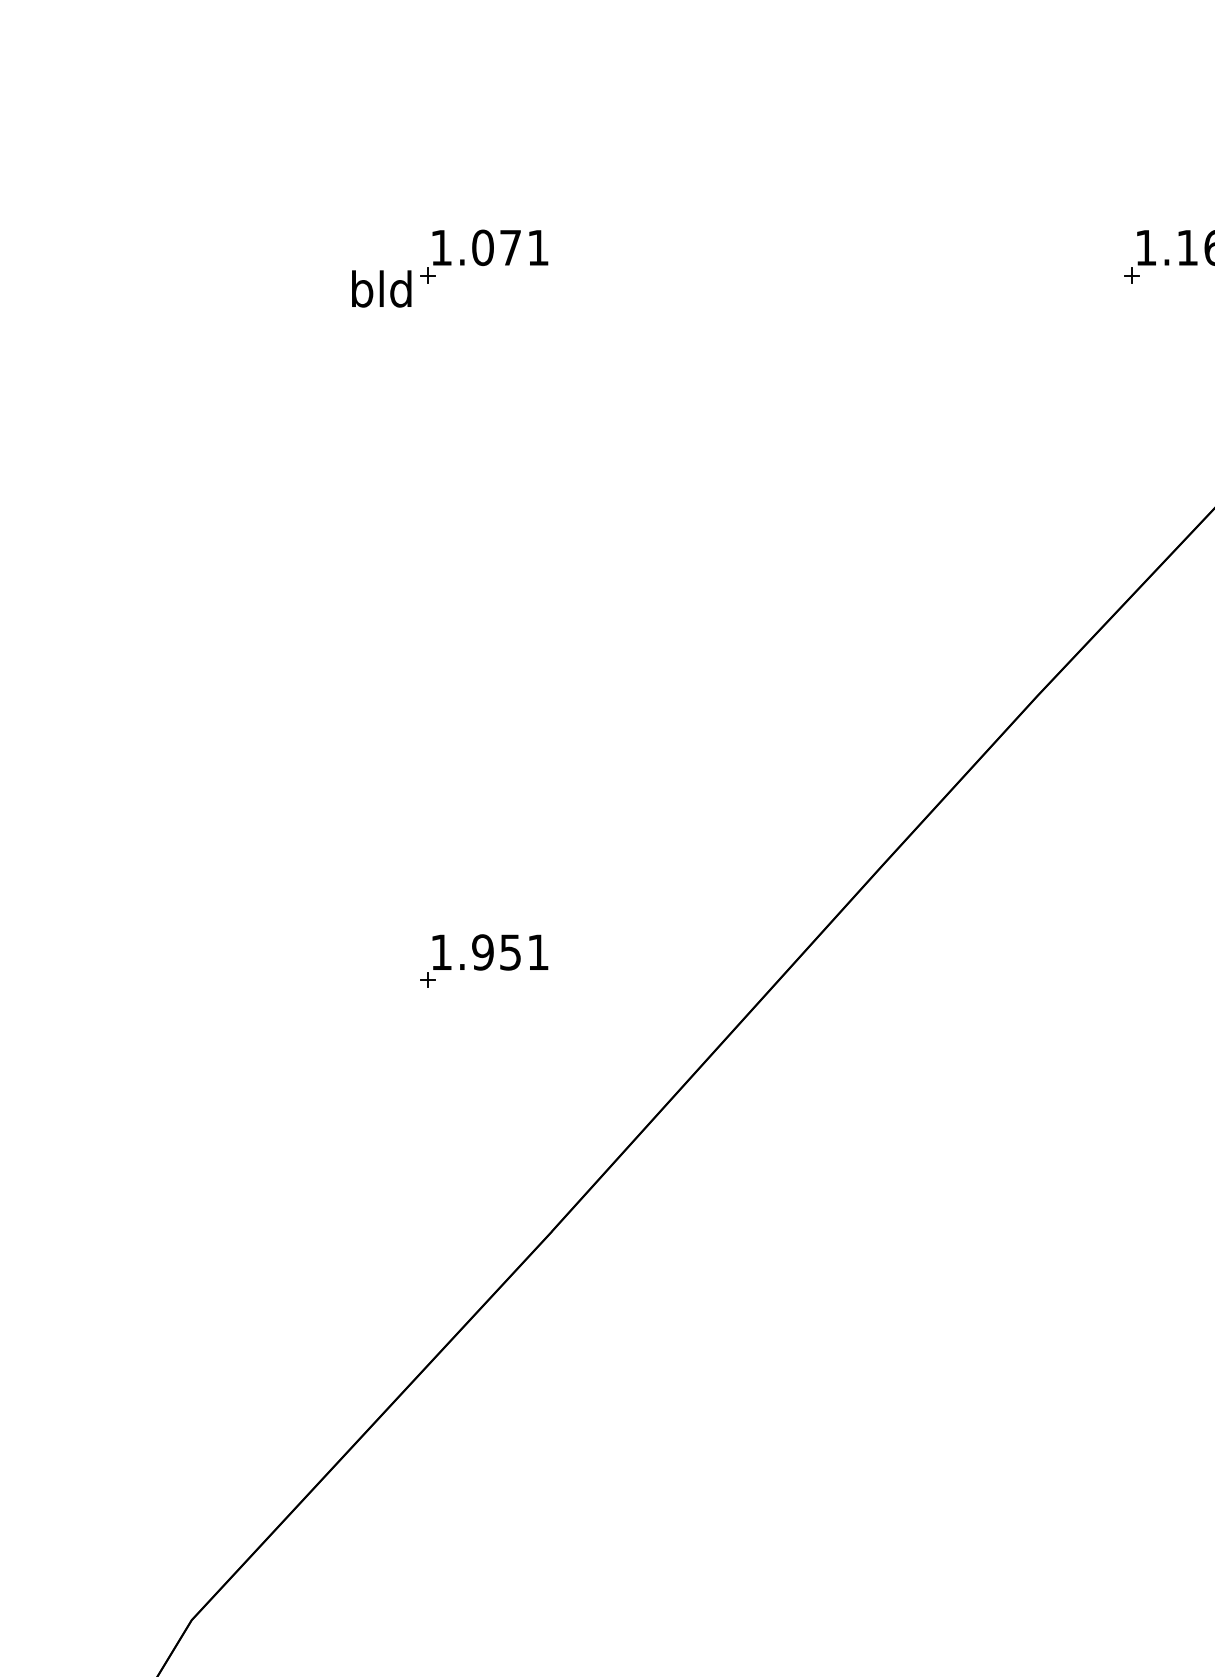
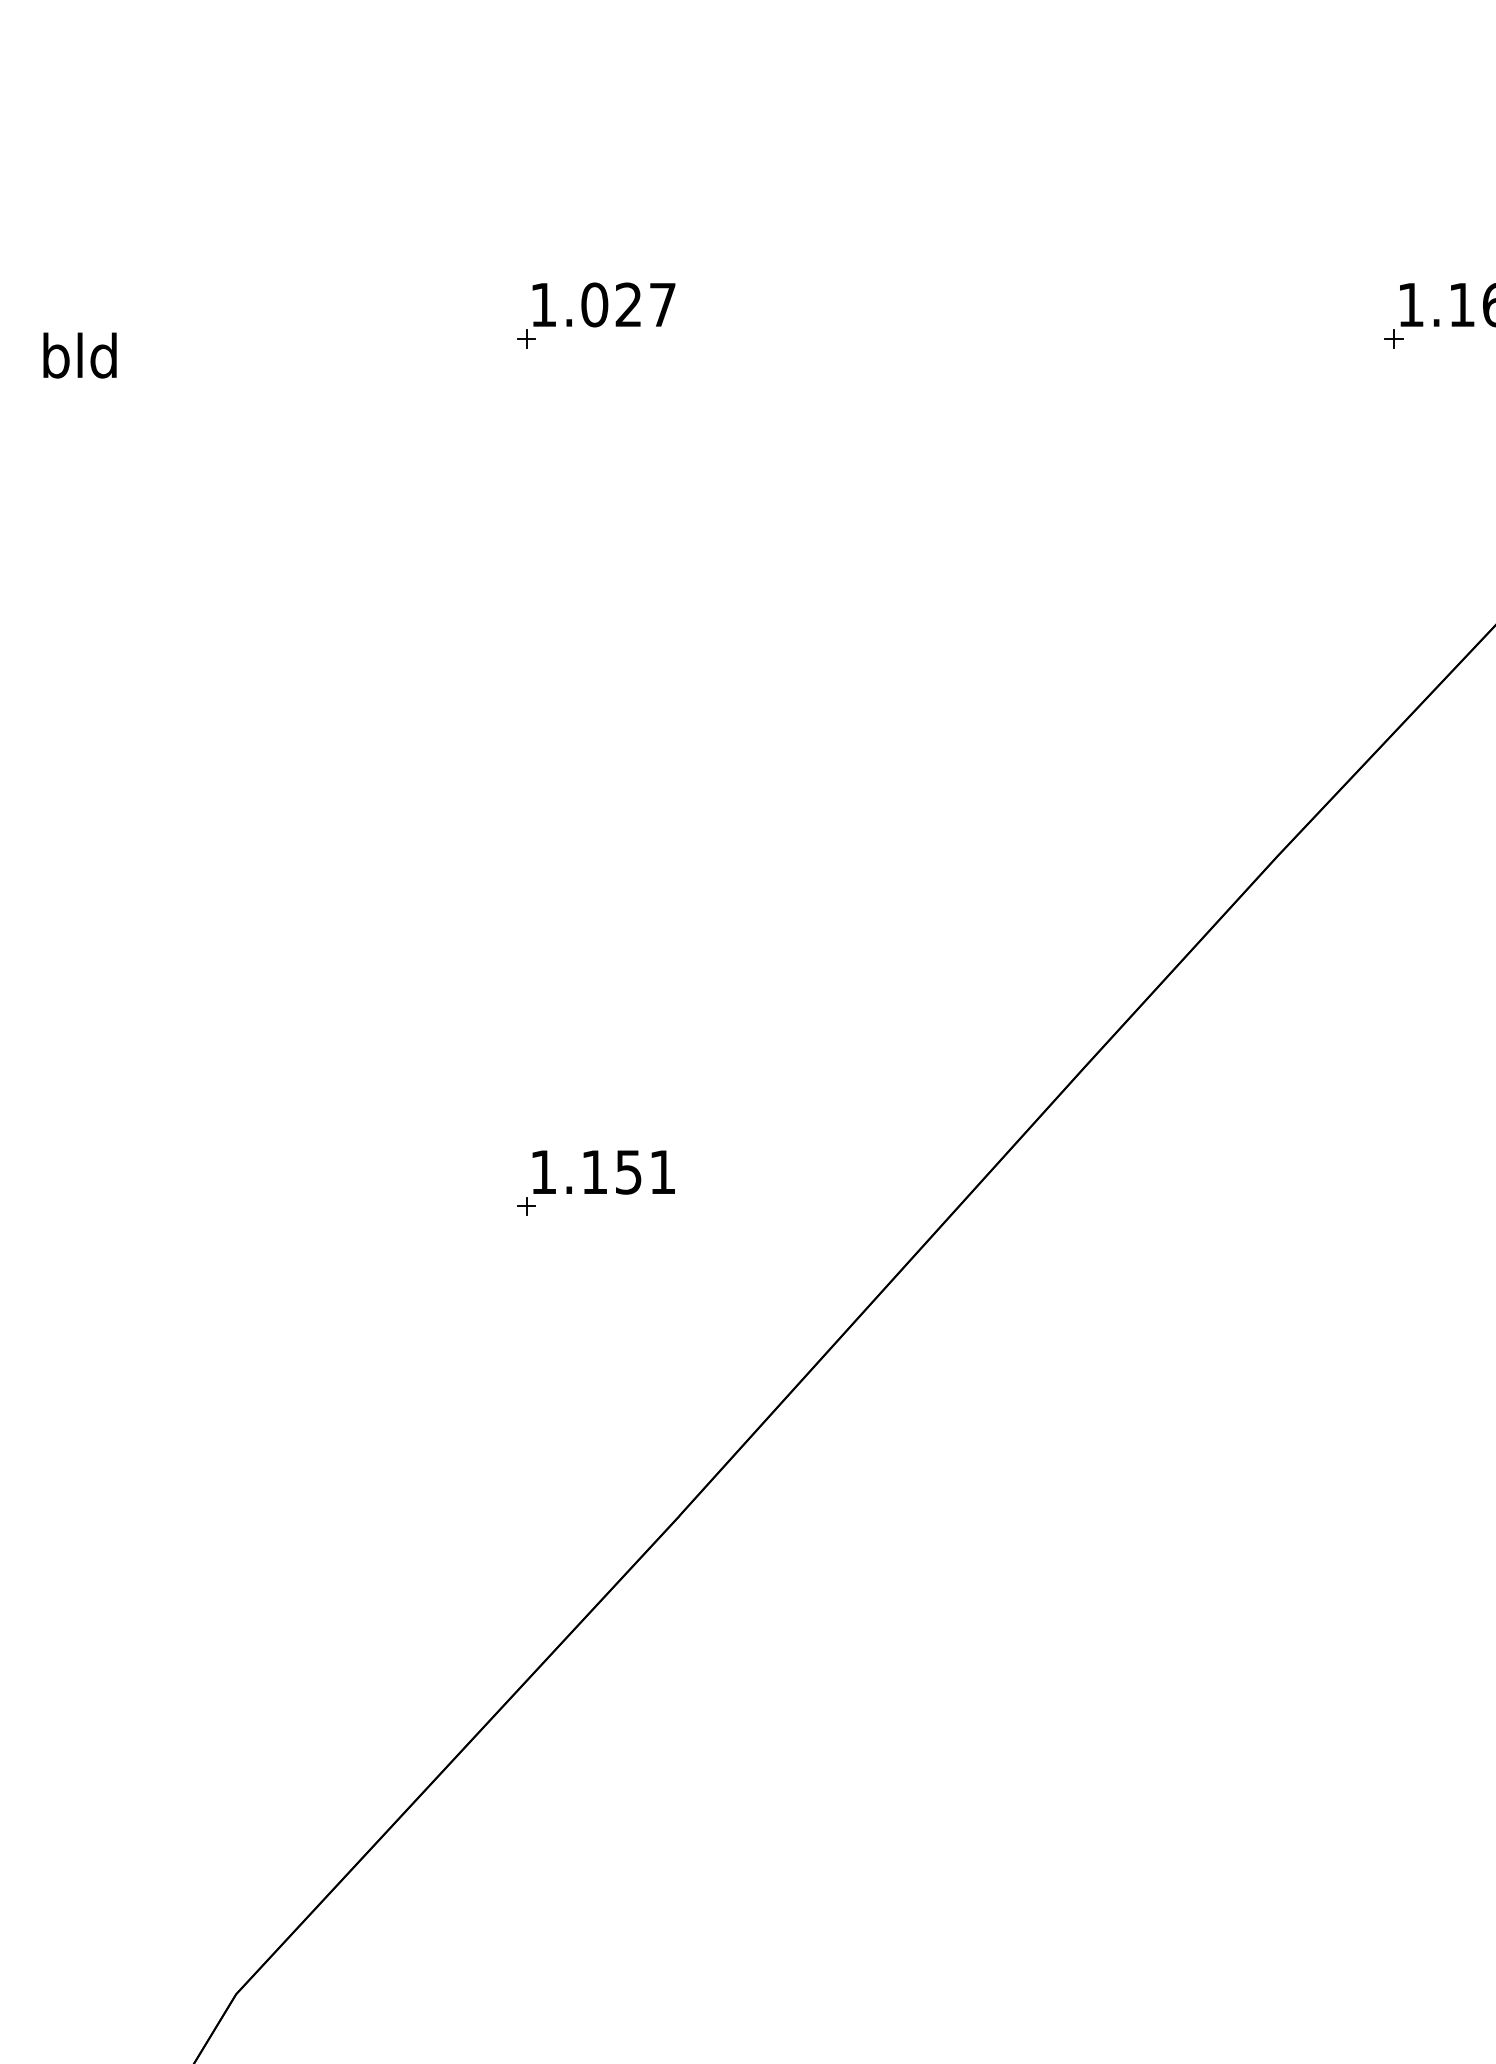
text: (524, 247) -> (645, 304), 1.071 -> 1.027
text: (381, 288) -> (79, 355), moved
text: (482, 951) -> (594, 1171), 1.951 -> 1.151

